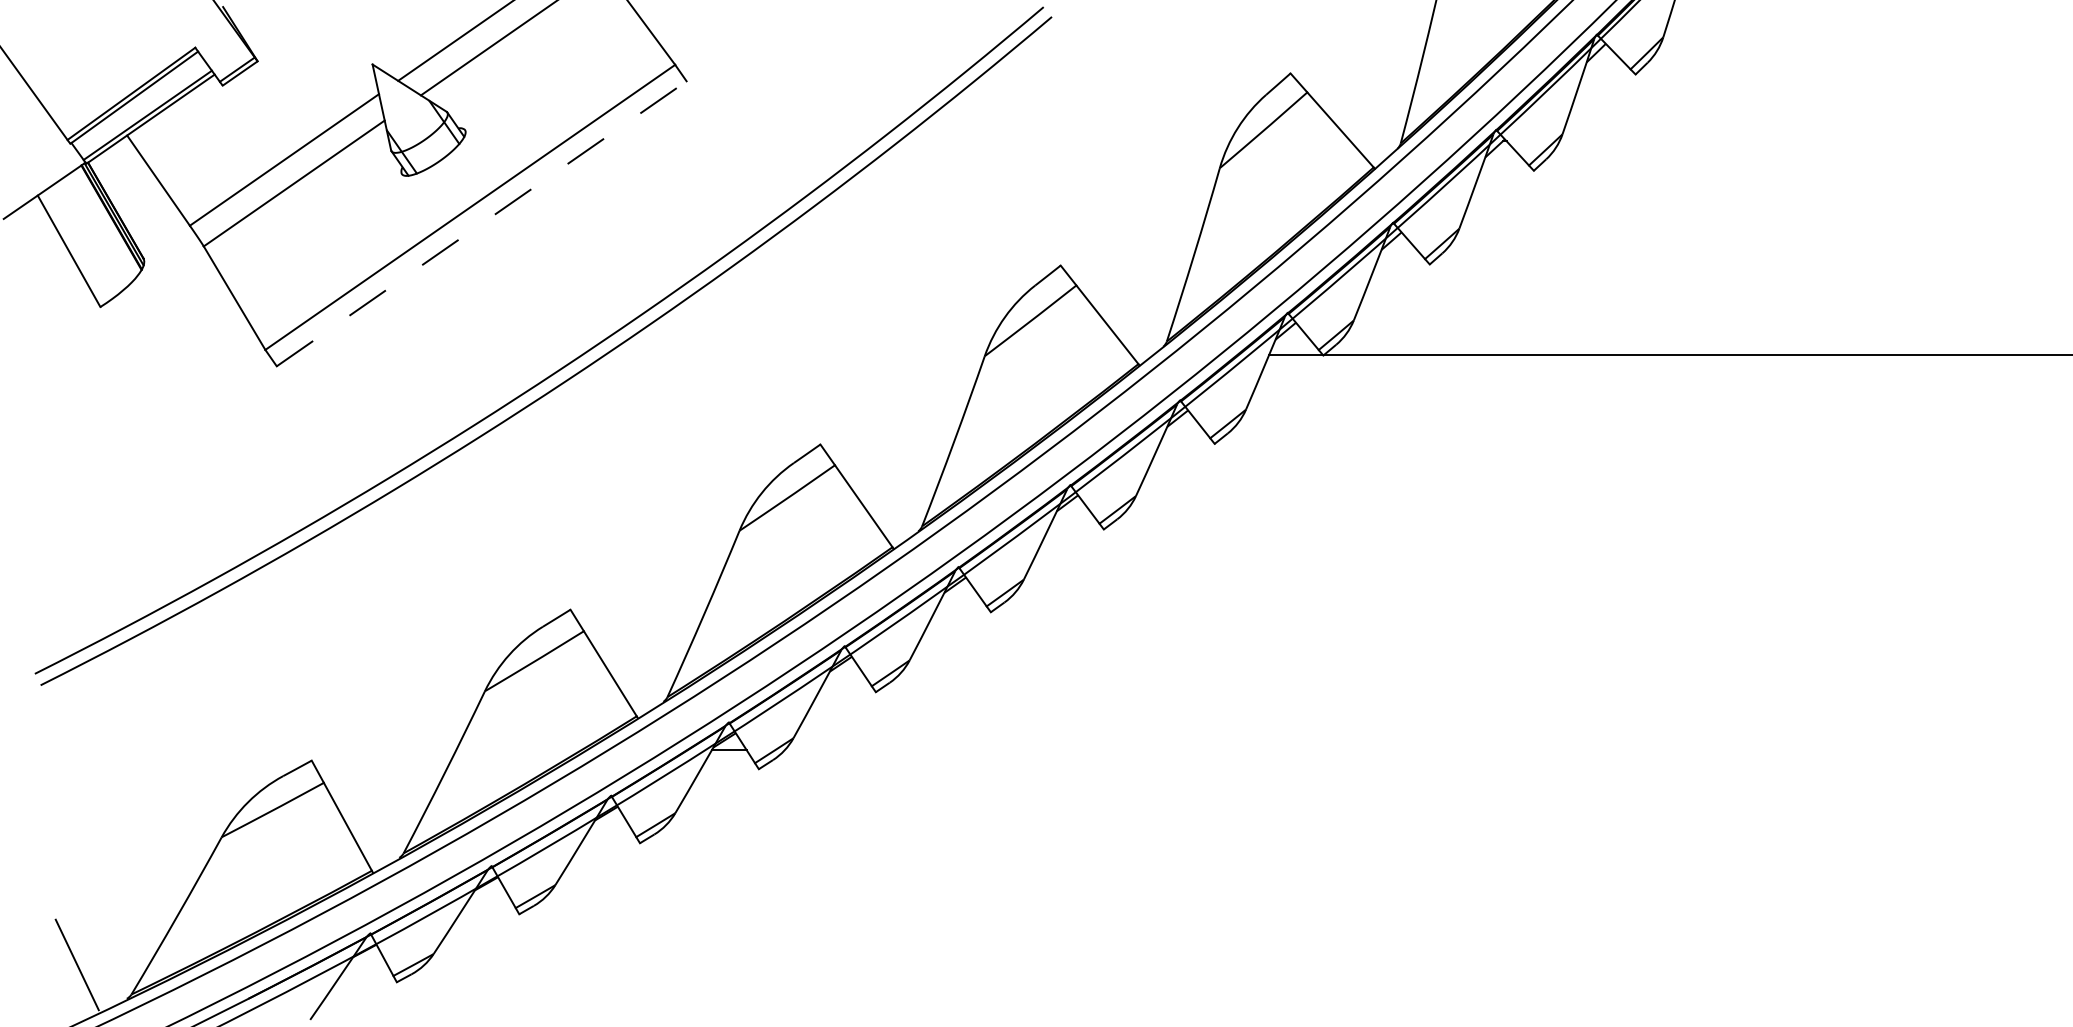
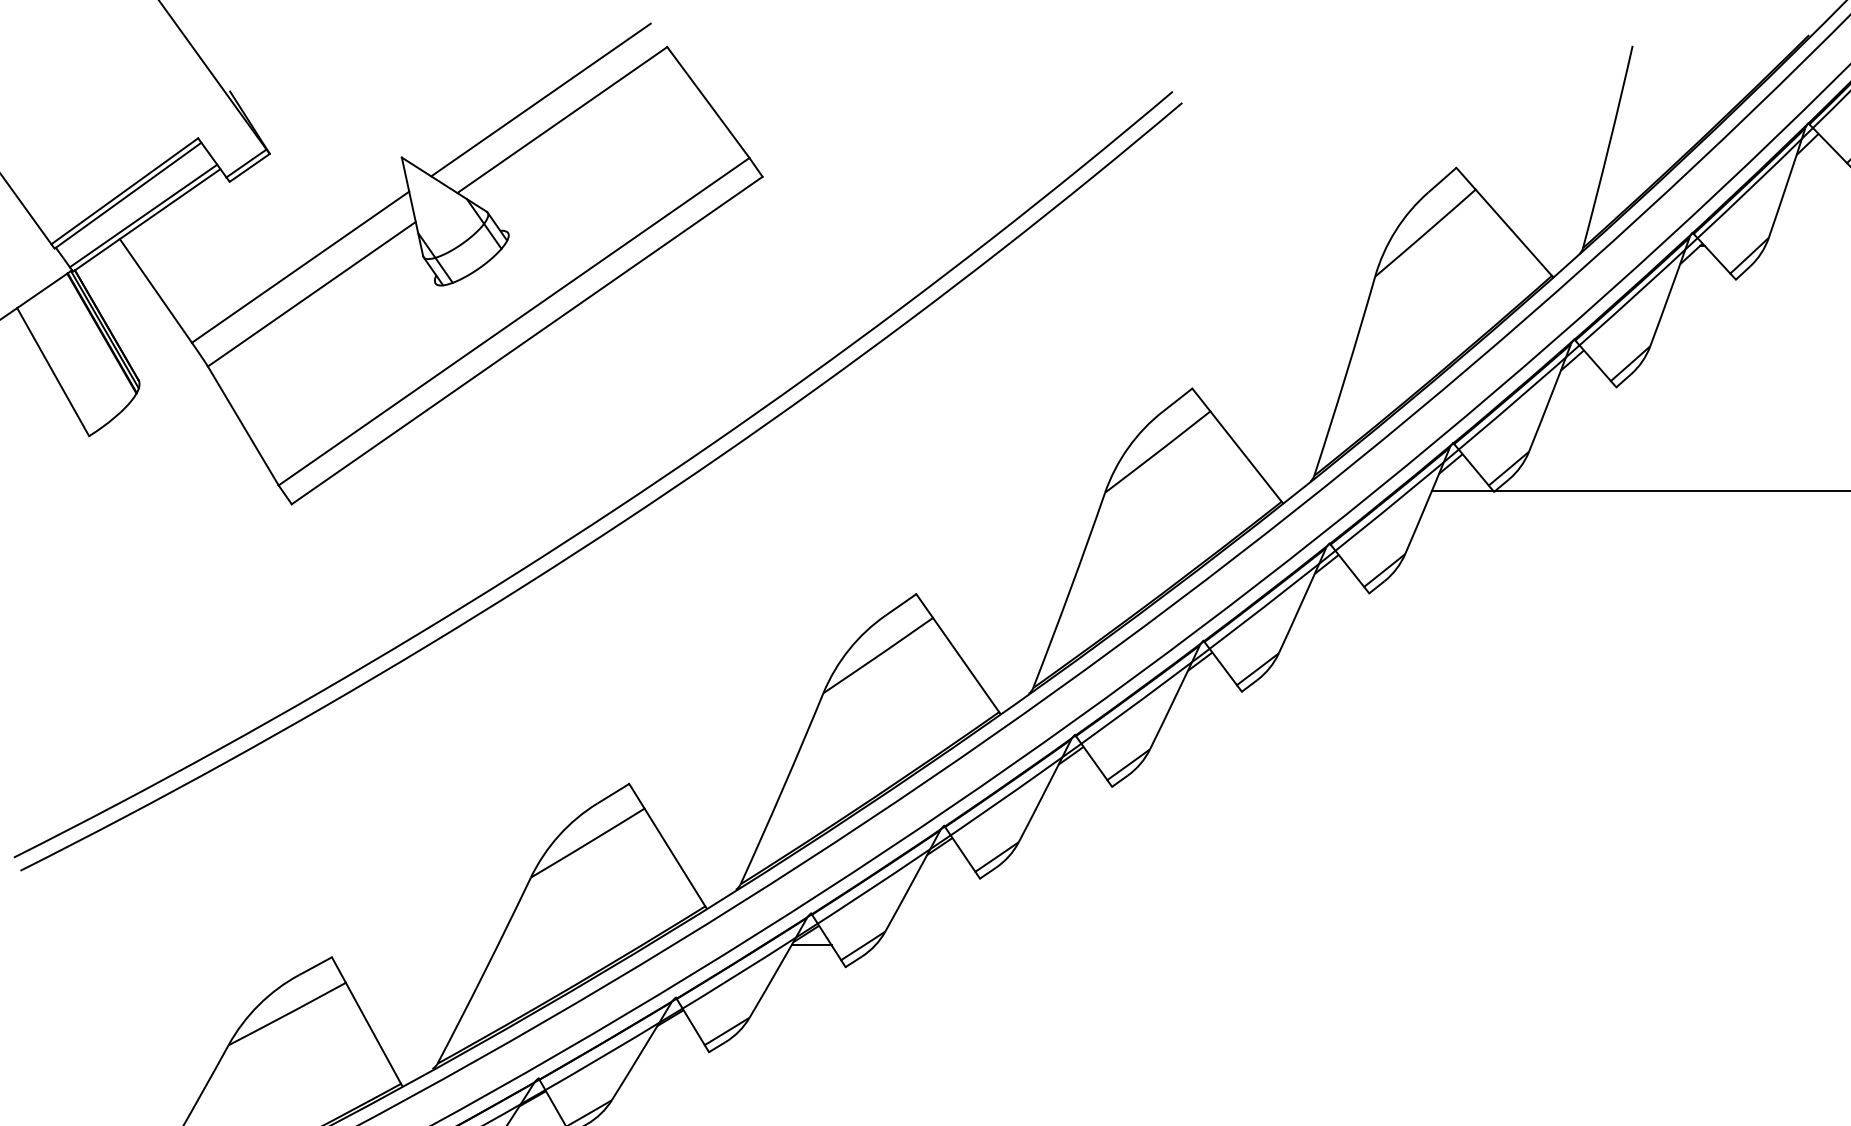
line: (481, 223) -> (526, 340), dashed -> solid

